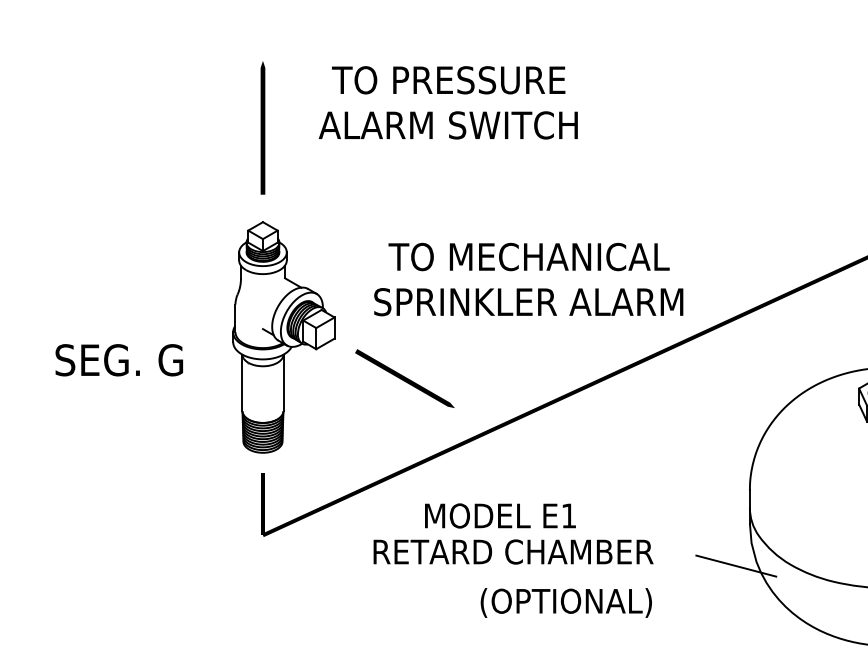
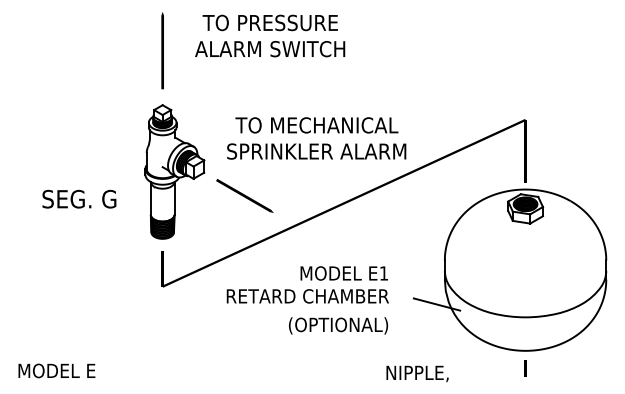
text: (119, 358) -> (79, 198), moved
text: (499, 516) -> (343, 273), moved

